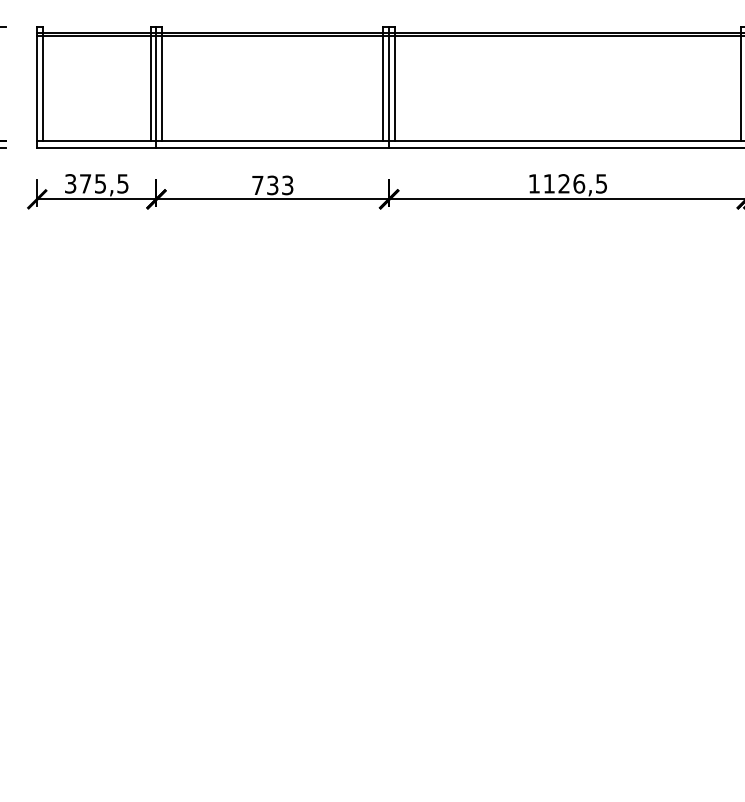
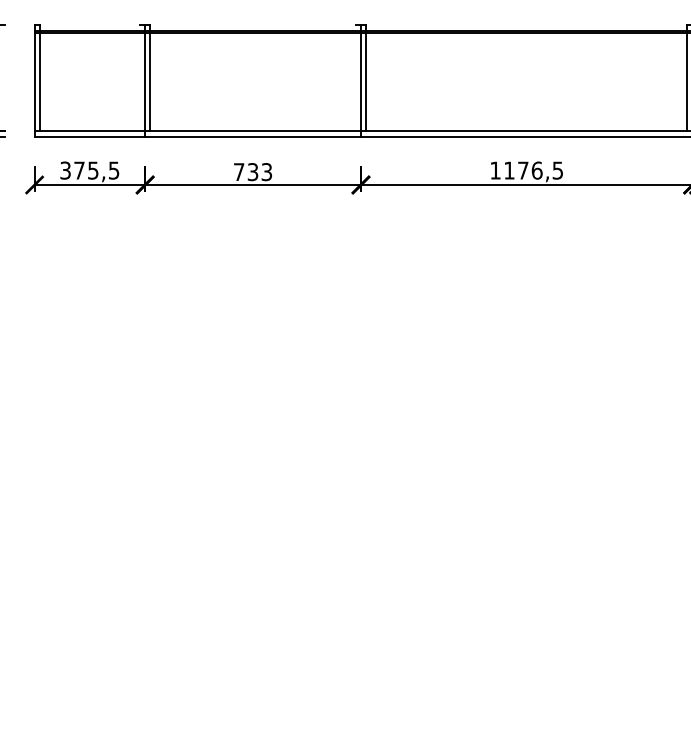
line: (150, 84) -> (139, 78), removed
line: (383, 84) -> (355, 78), removed
text: (563, 183) -> (522, 170), 1126,5 -> 1176,5

